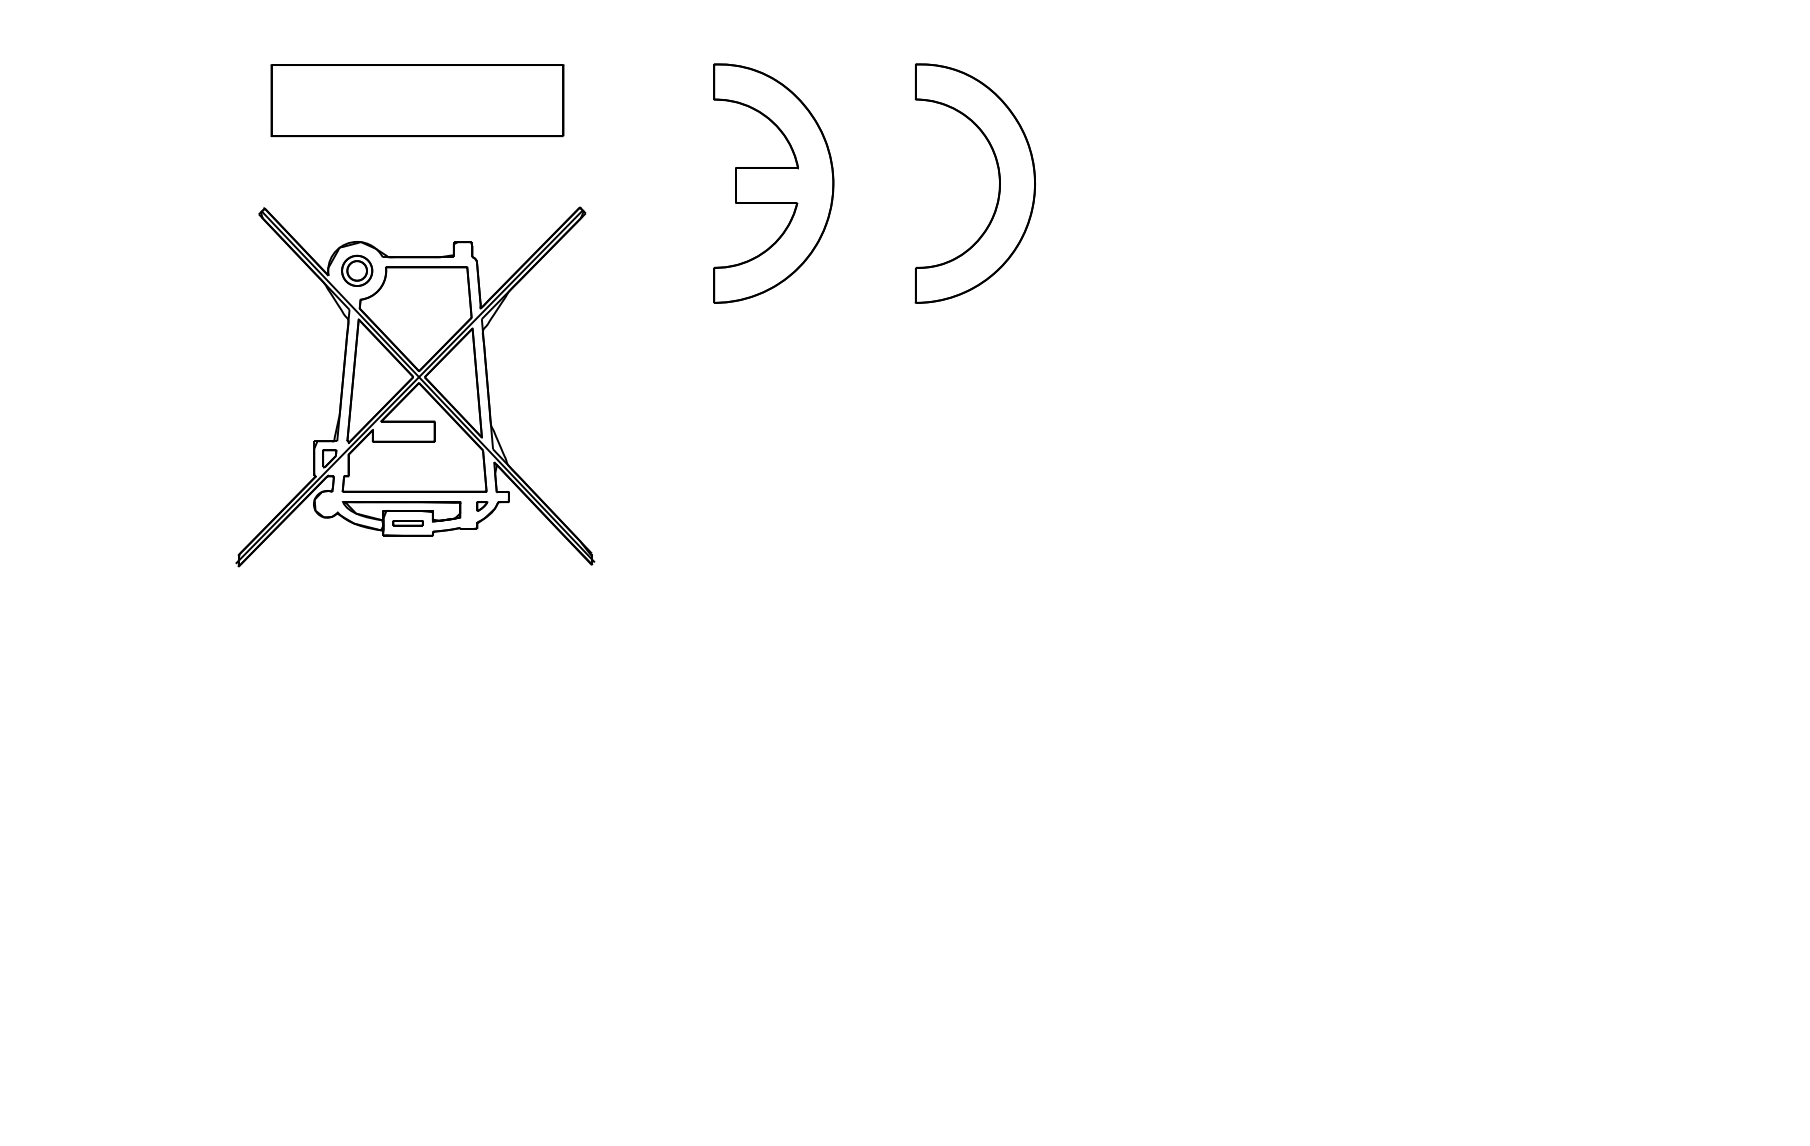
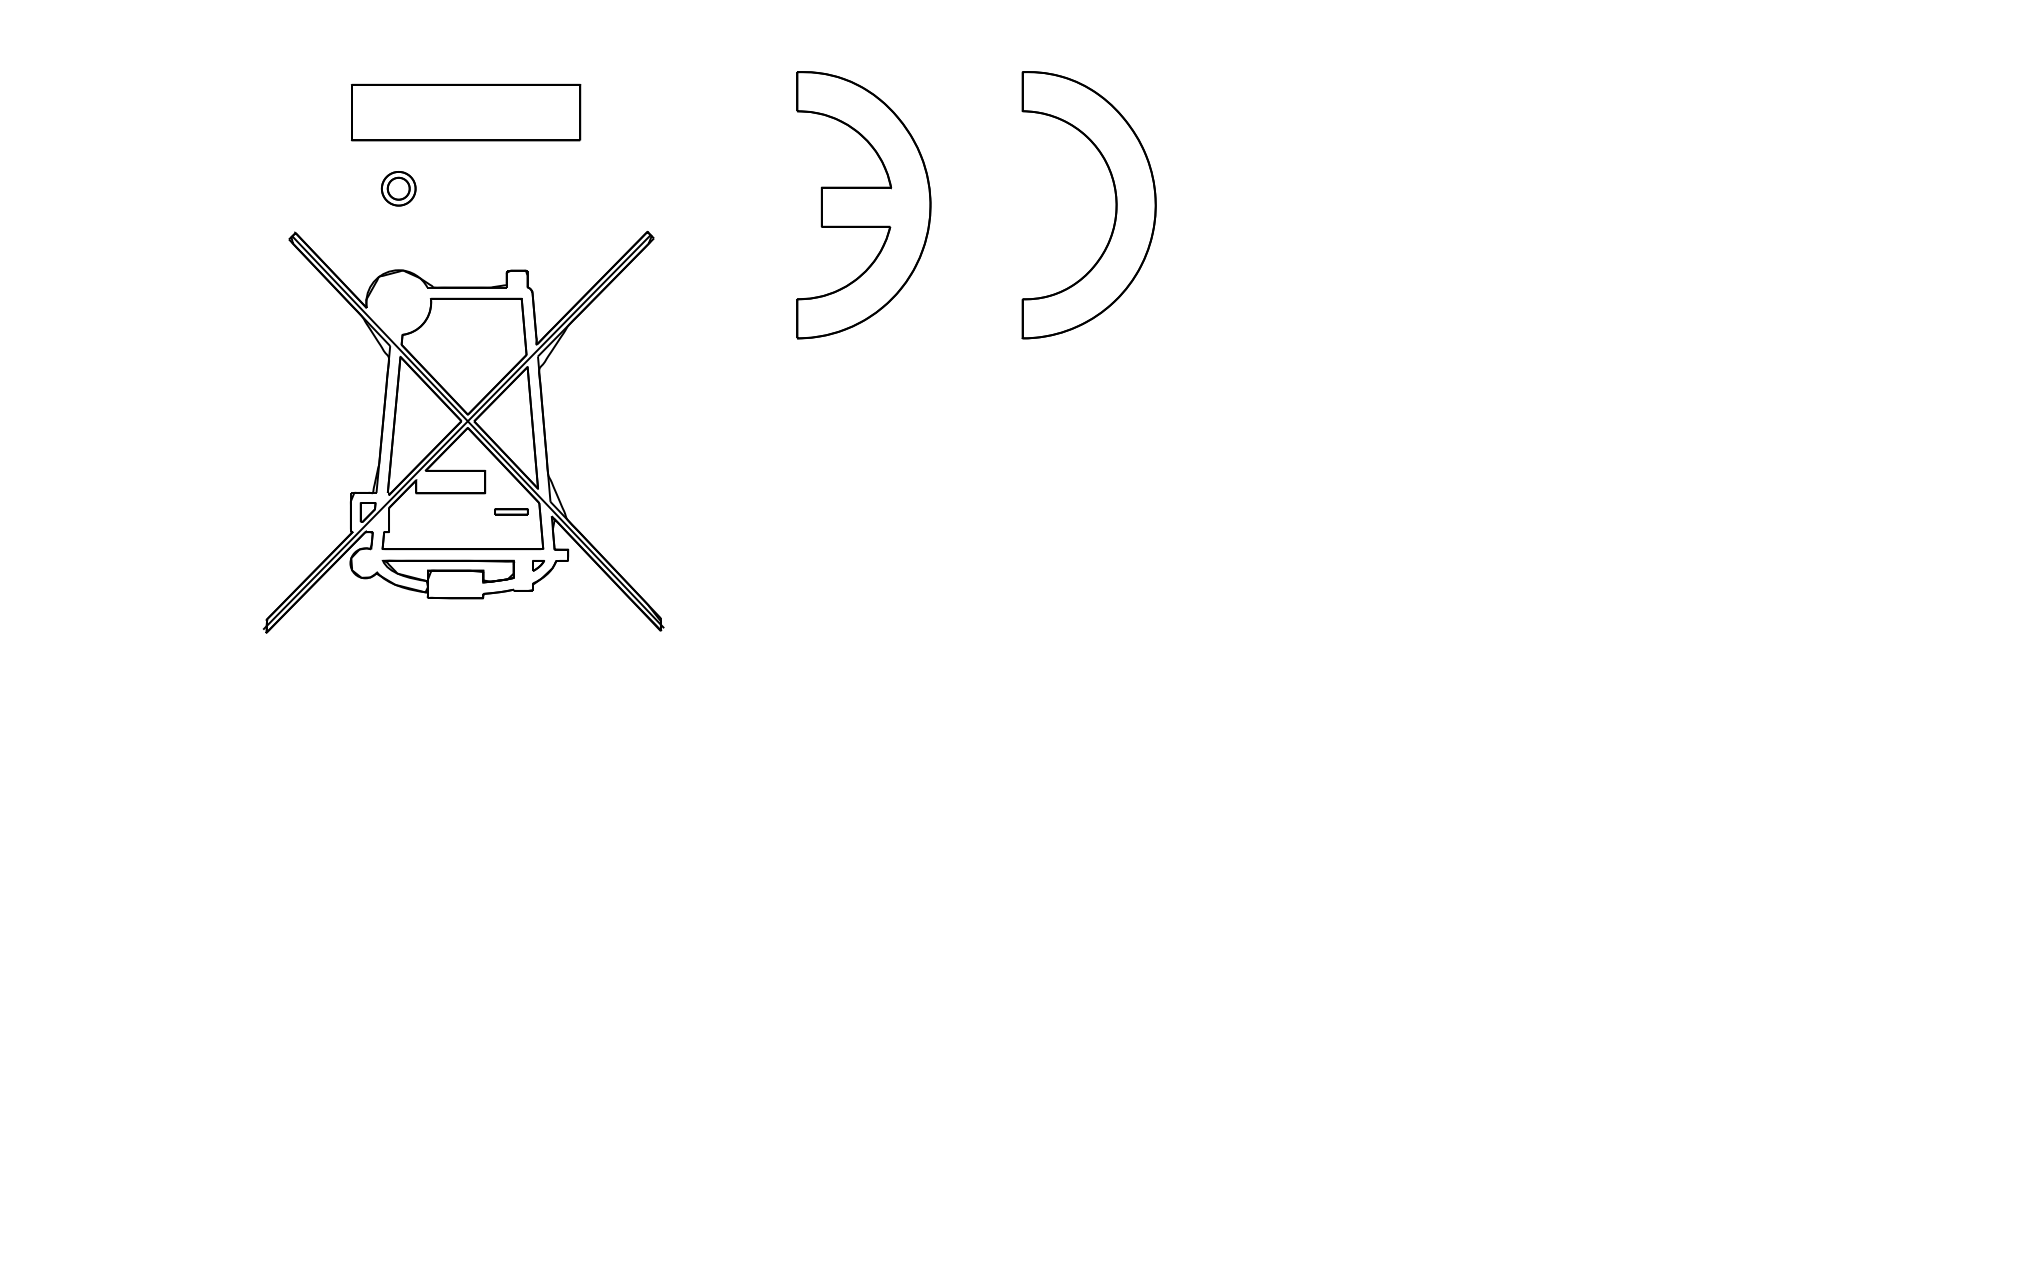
part: (417, 100) -> (466, 112), size x0.7
part: (357, 270) -> (399, 188), moved
part: (407, 523) -> (510, 512), moved

